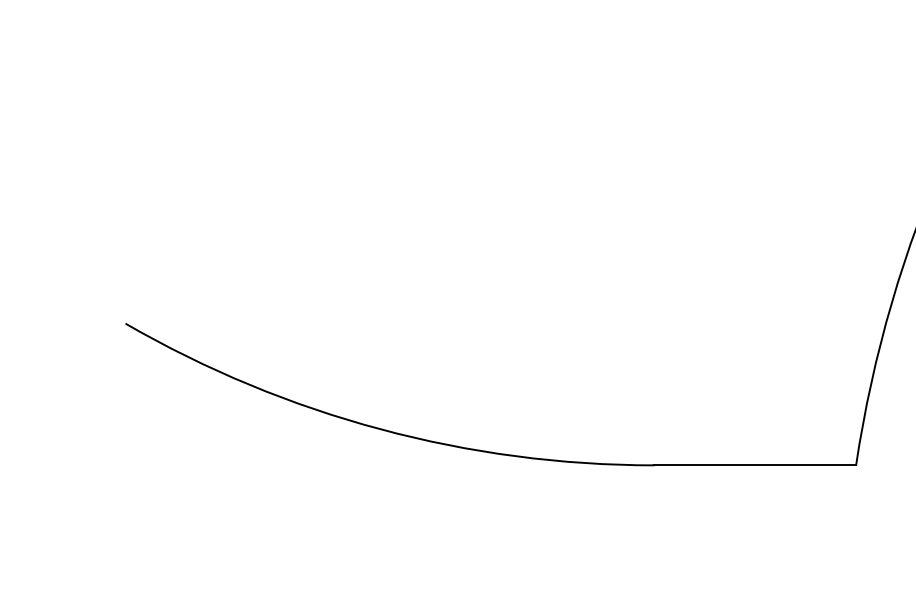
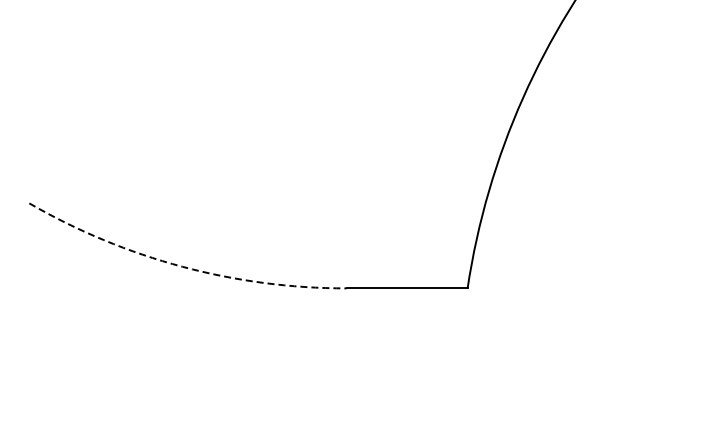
arc: (380, 428) -> (182, 266), solid -> dashed

